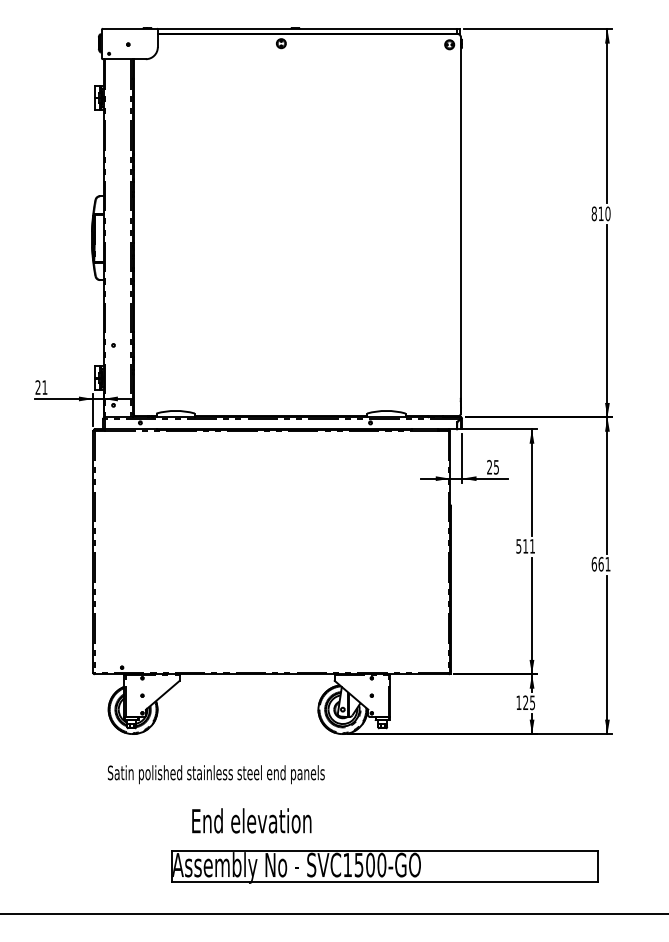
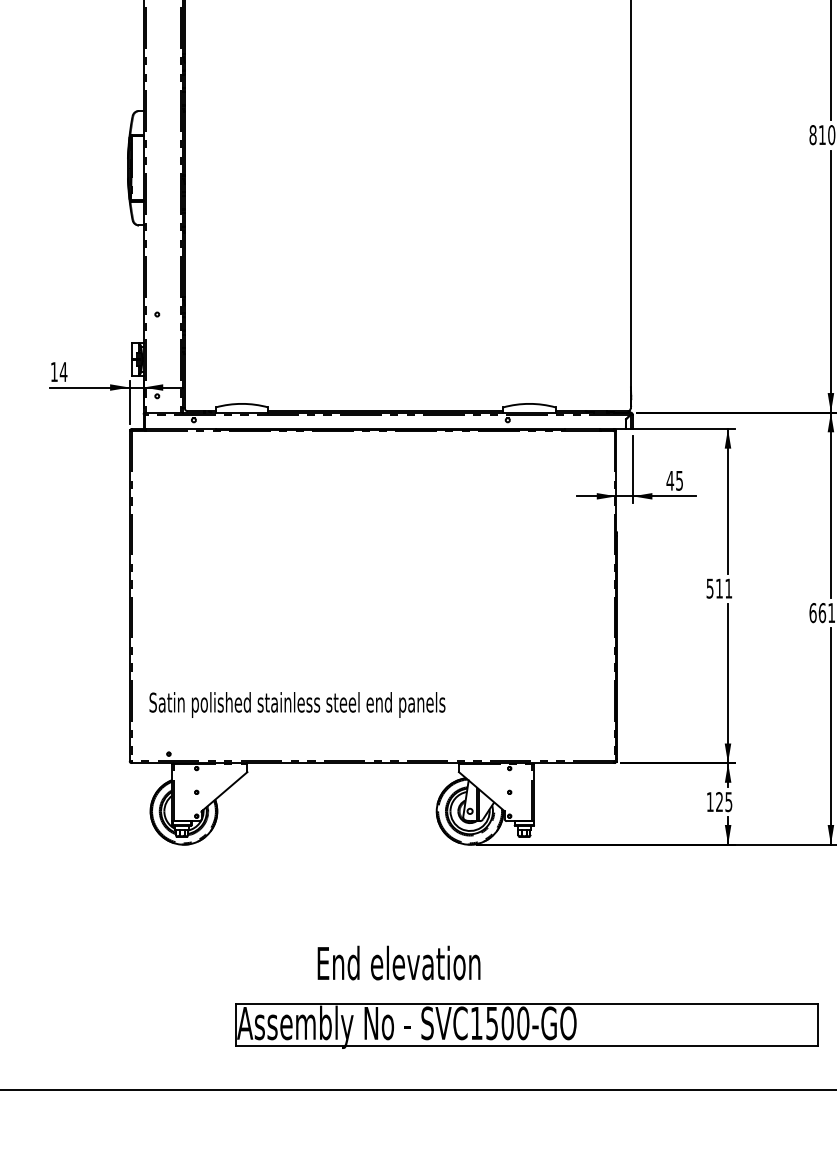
text: (41, 387) -> (59, 371), 21 -> 14
text: (489, 467) -> (670, 481), 25 -> 45
text: (215, 774) -> (296, 704), moved
text: (251, 820) -> (398, 962), moved

